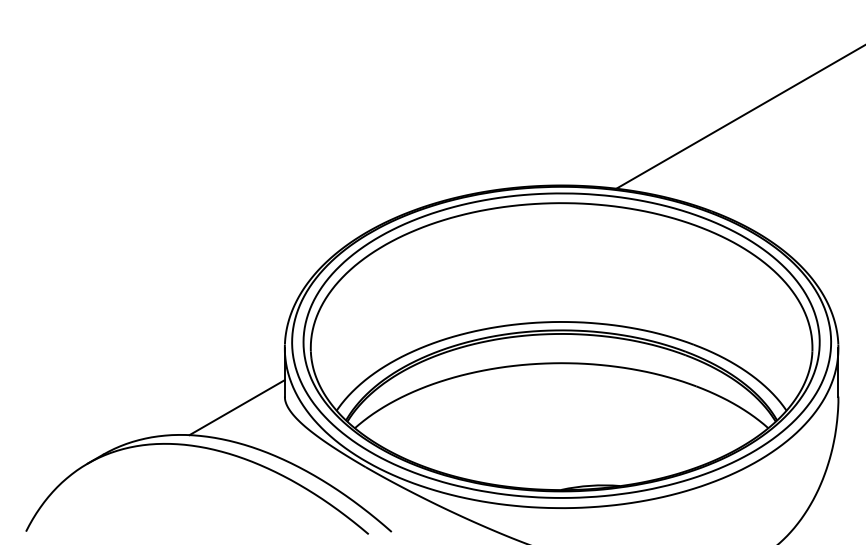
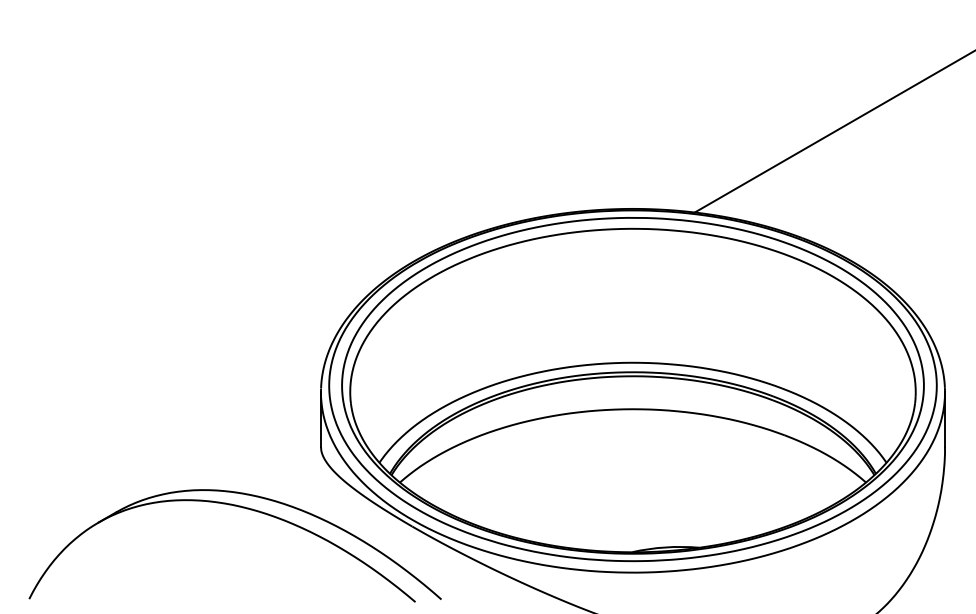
line: (237, 407) -> (267, 459), removed

